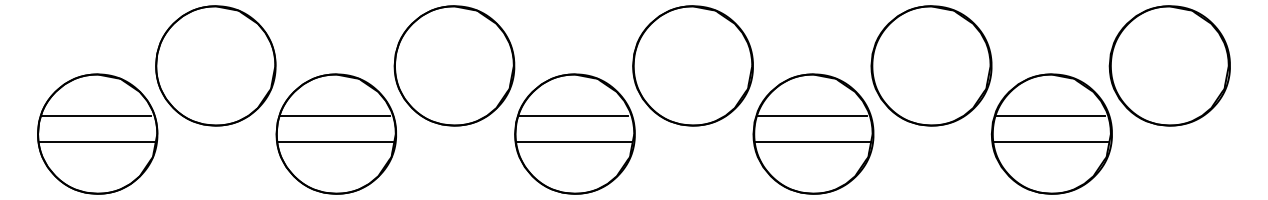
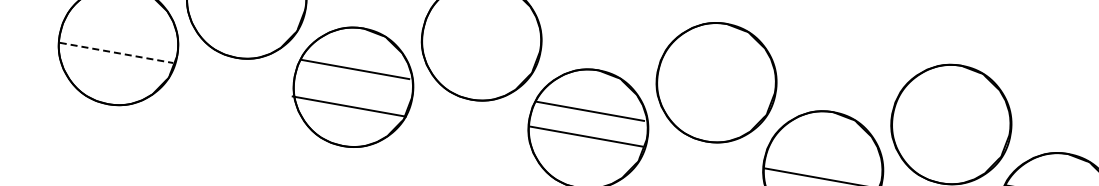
line: (96, 116) -> (120, 27), removed
line: (811, 116) -> (824, 153), removed
line: (97, 141) -> (116, 52), solid -> dashed
line: (335, 141) -> (349, 106), moved

